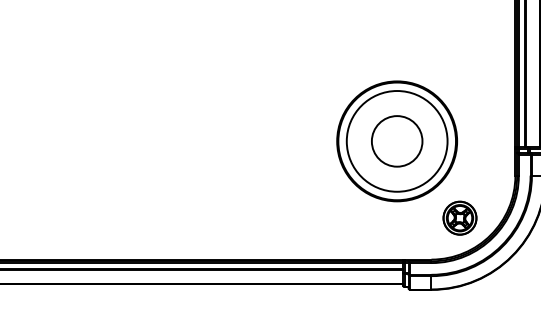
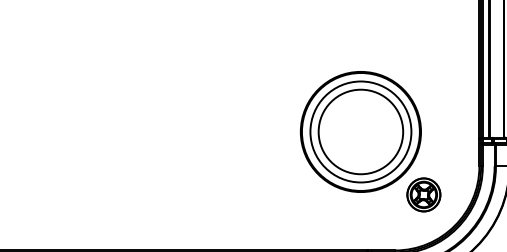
circle: (397, 141) -> (361, 132), size x1.67
part: (459, 217) -> (423, 194), moved

